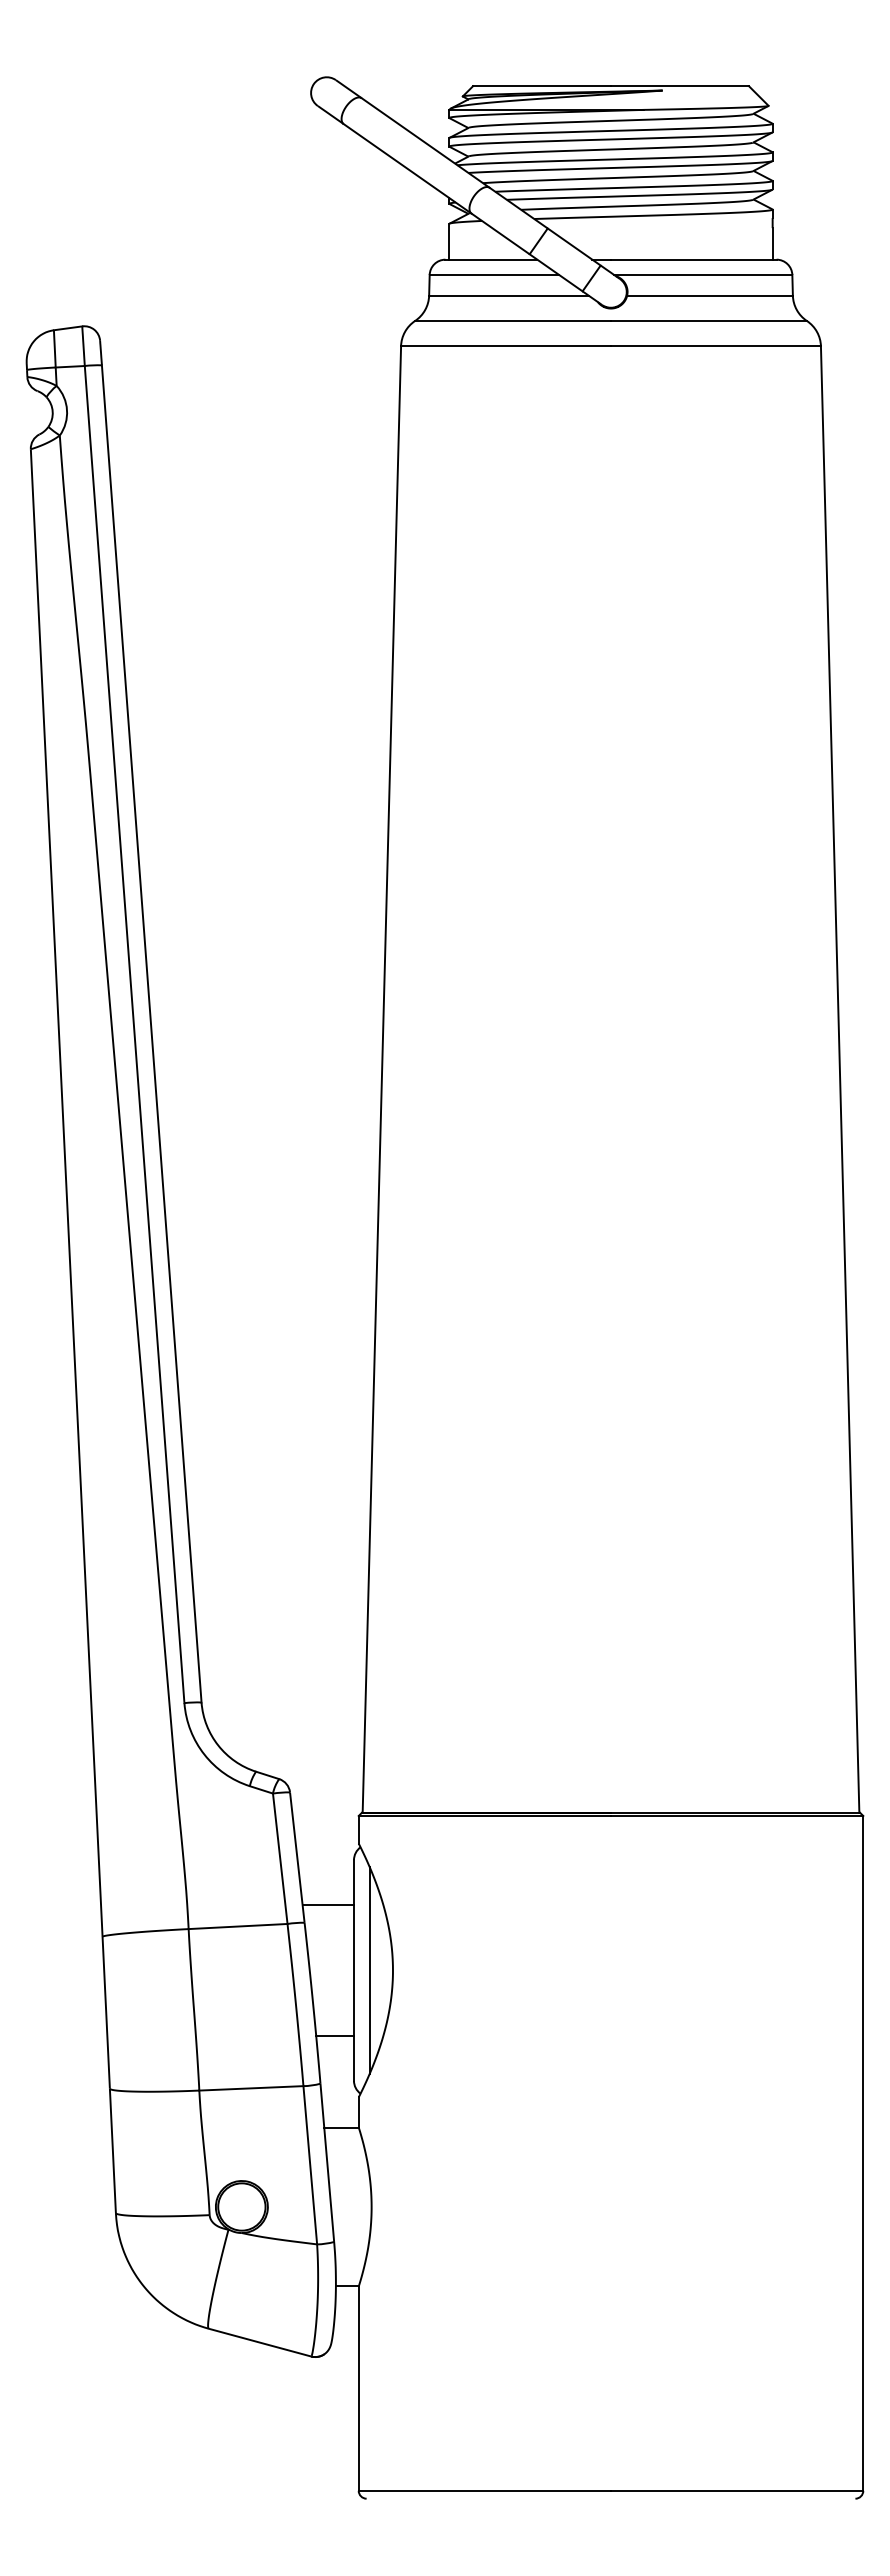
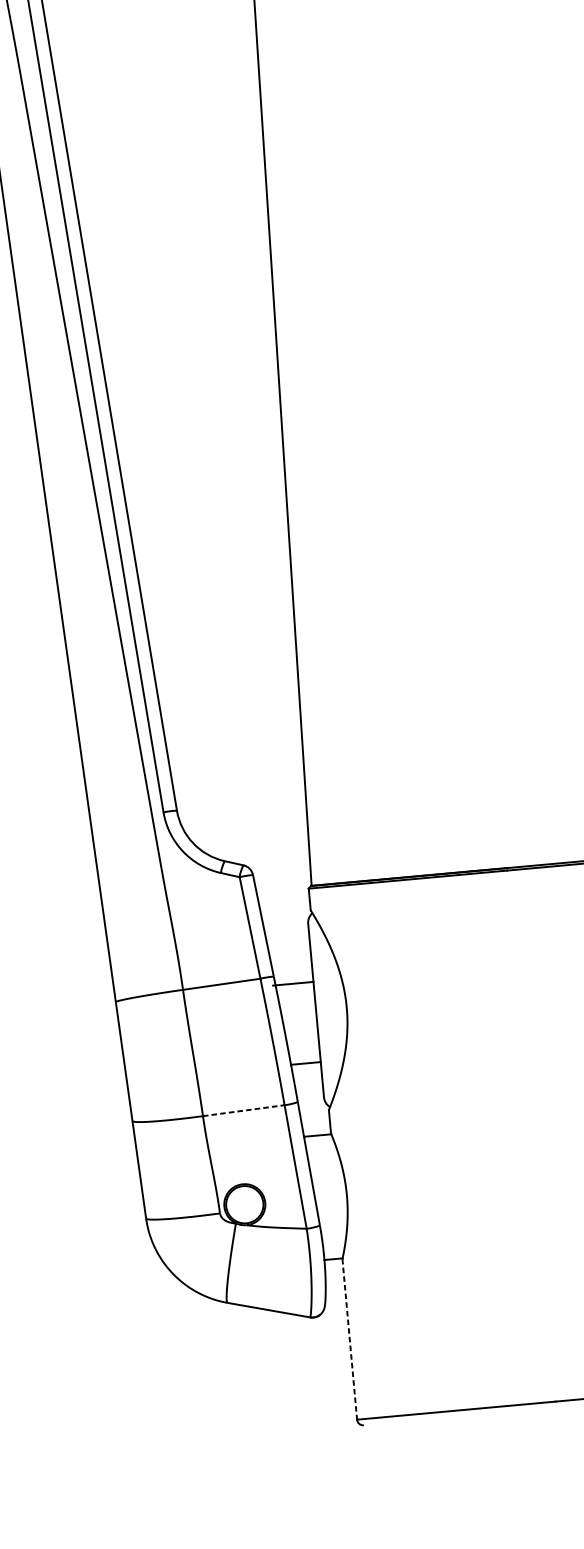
line: (328, 1905) -> (293, 984), moved
line: (369, 1970) -> (328, 1009), removed
line: (251, 2088) -> (243, 1110), solid -> dashed
line: (358, 2389) -> (349, 1339), solid -> dashed

